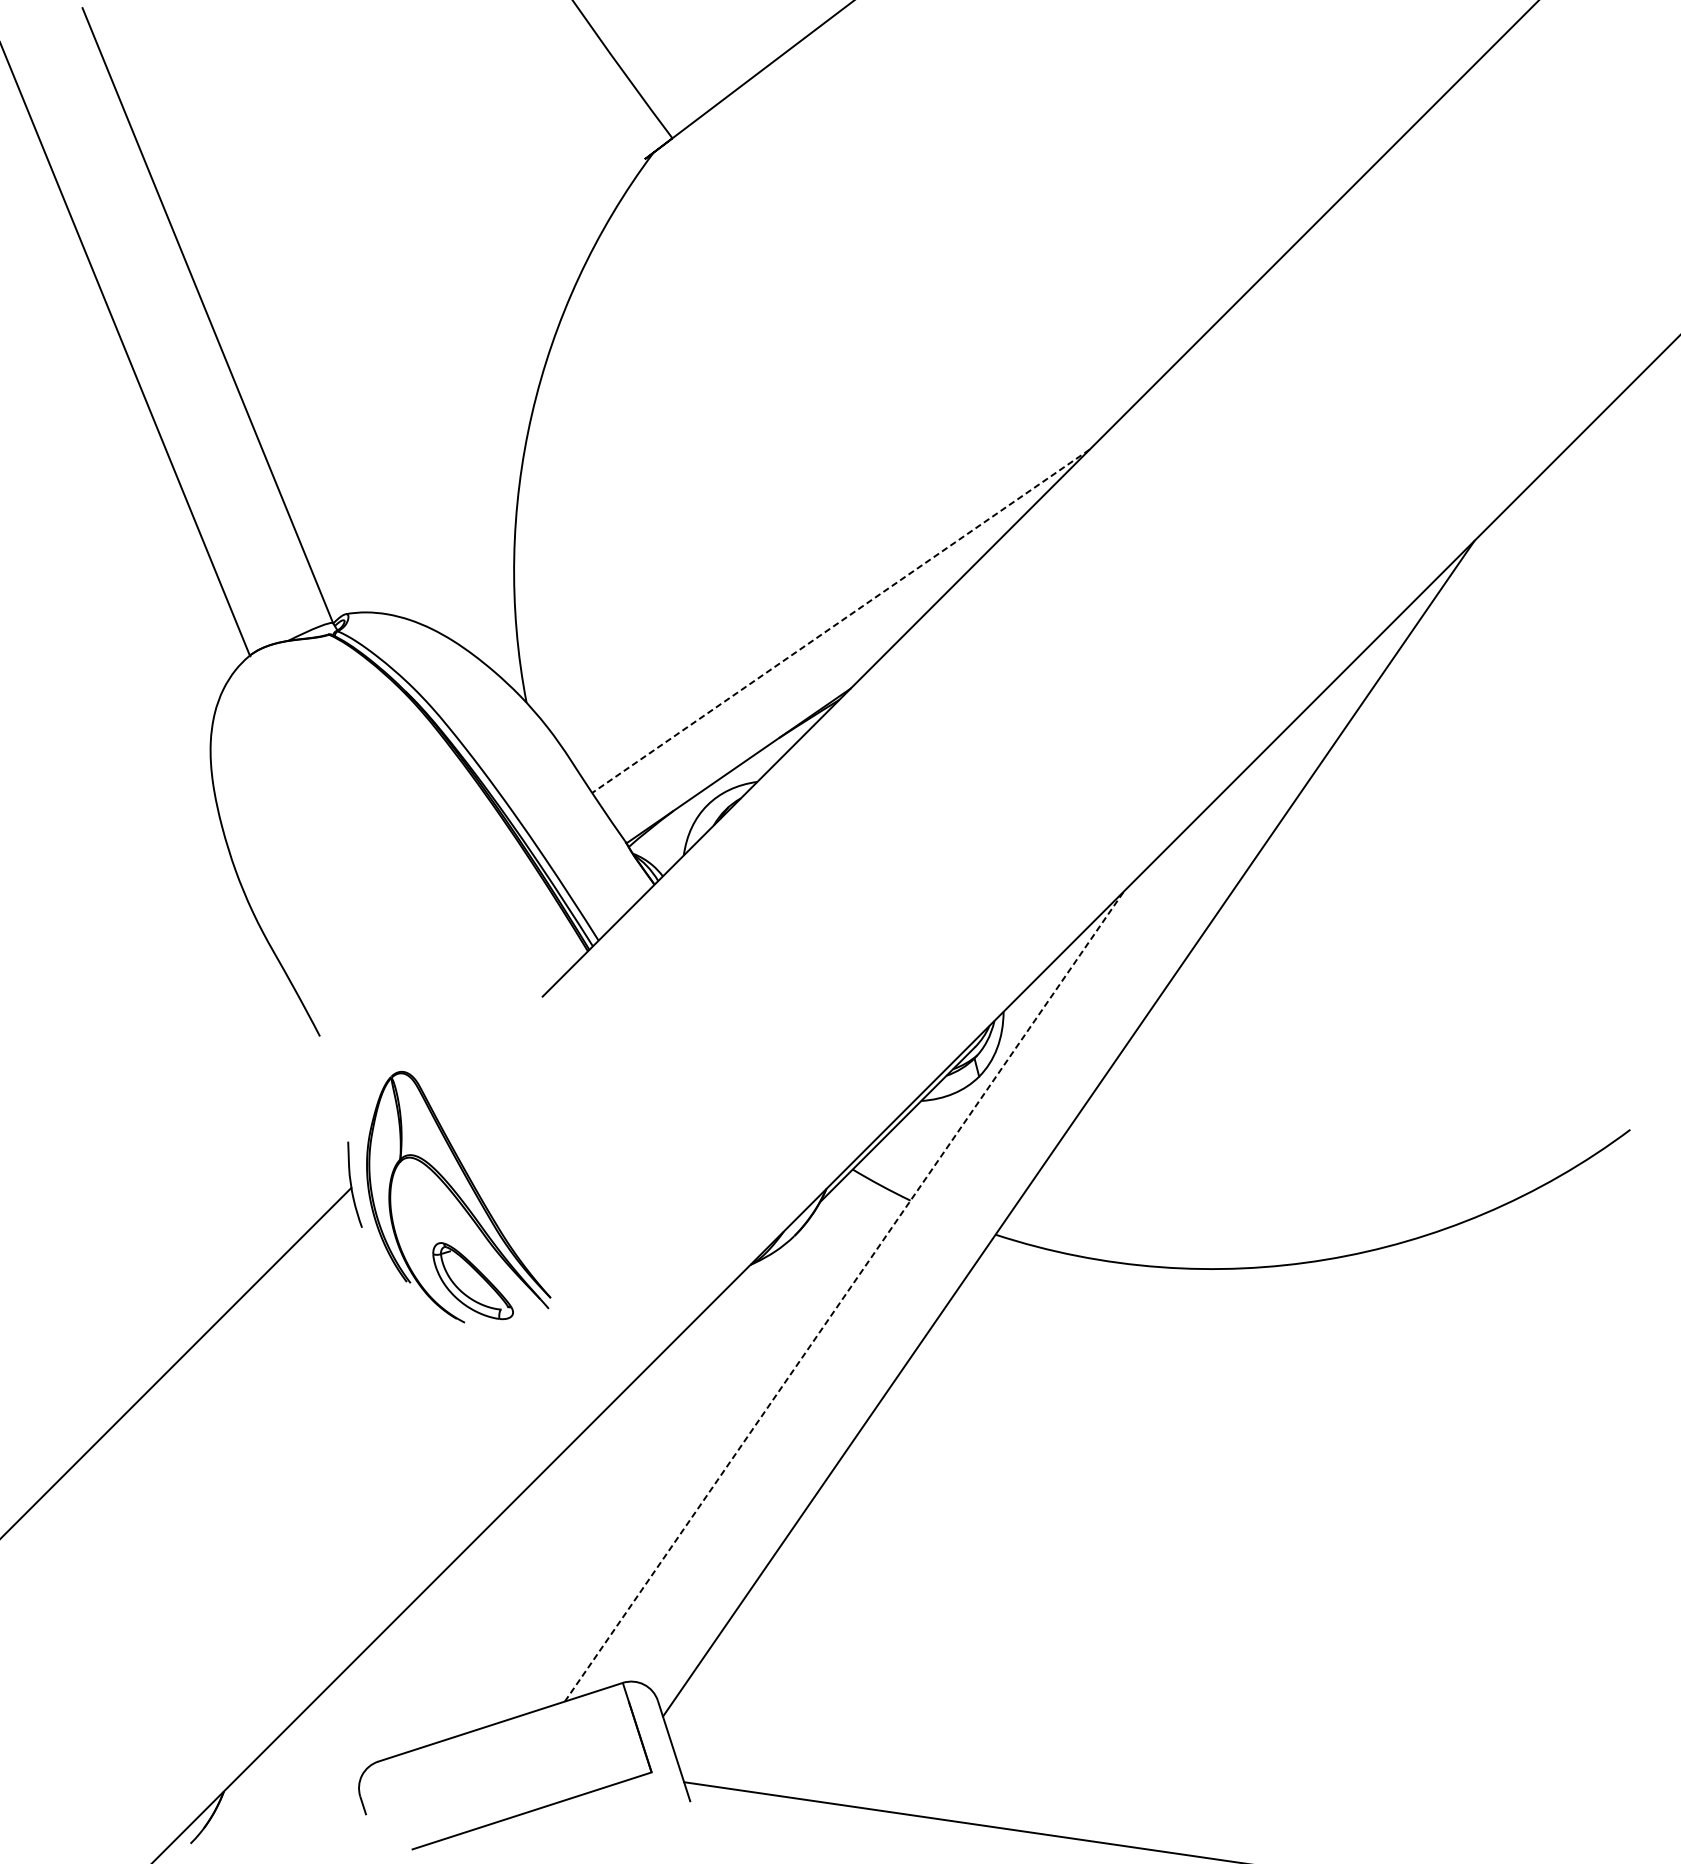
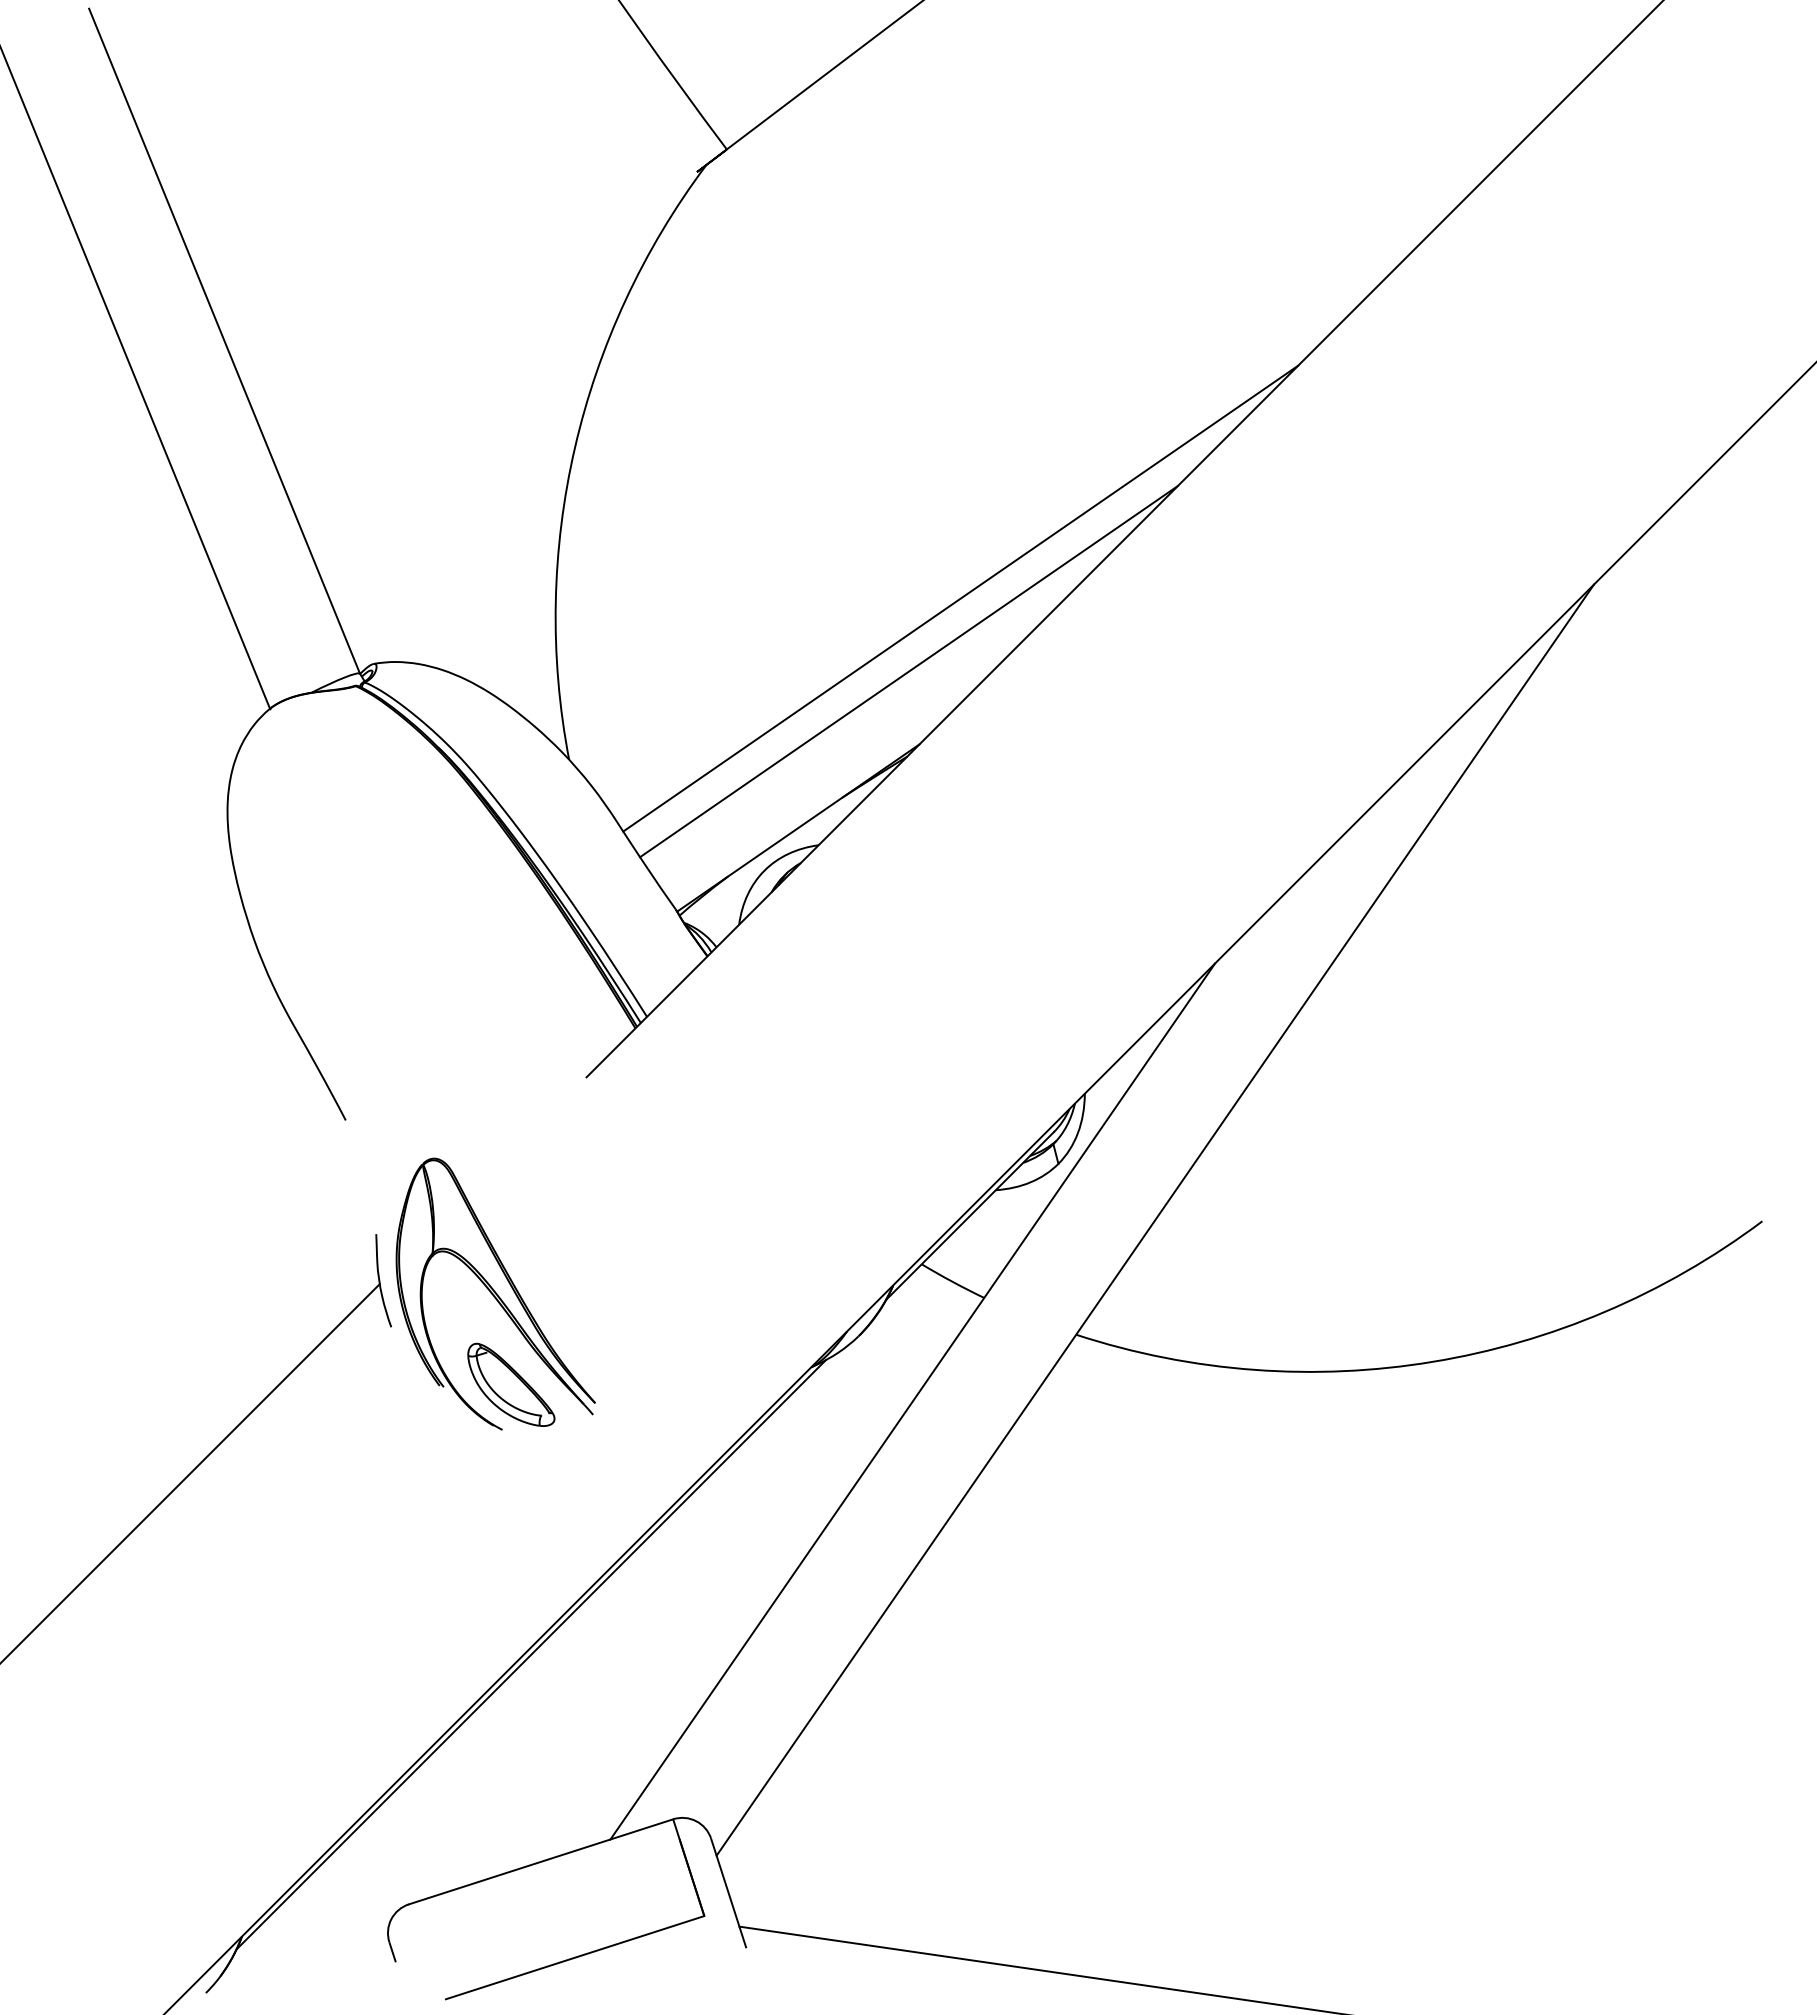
line: (888, 553) -> (960, 598), added
line: (841, 621) -> (909, 671), dashed -> solid
line: (845, 1296) -> (913, 1401), dashed -> solid
line: (490, 1530) -> (530, 1654), added

